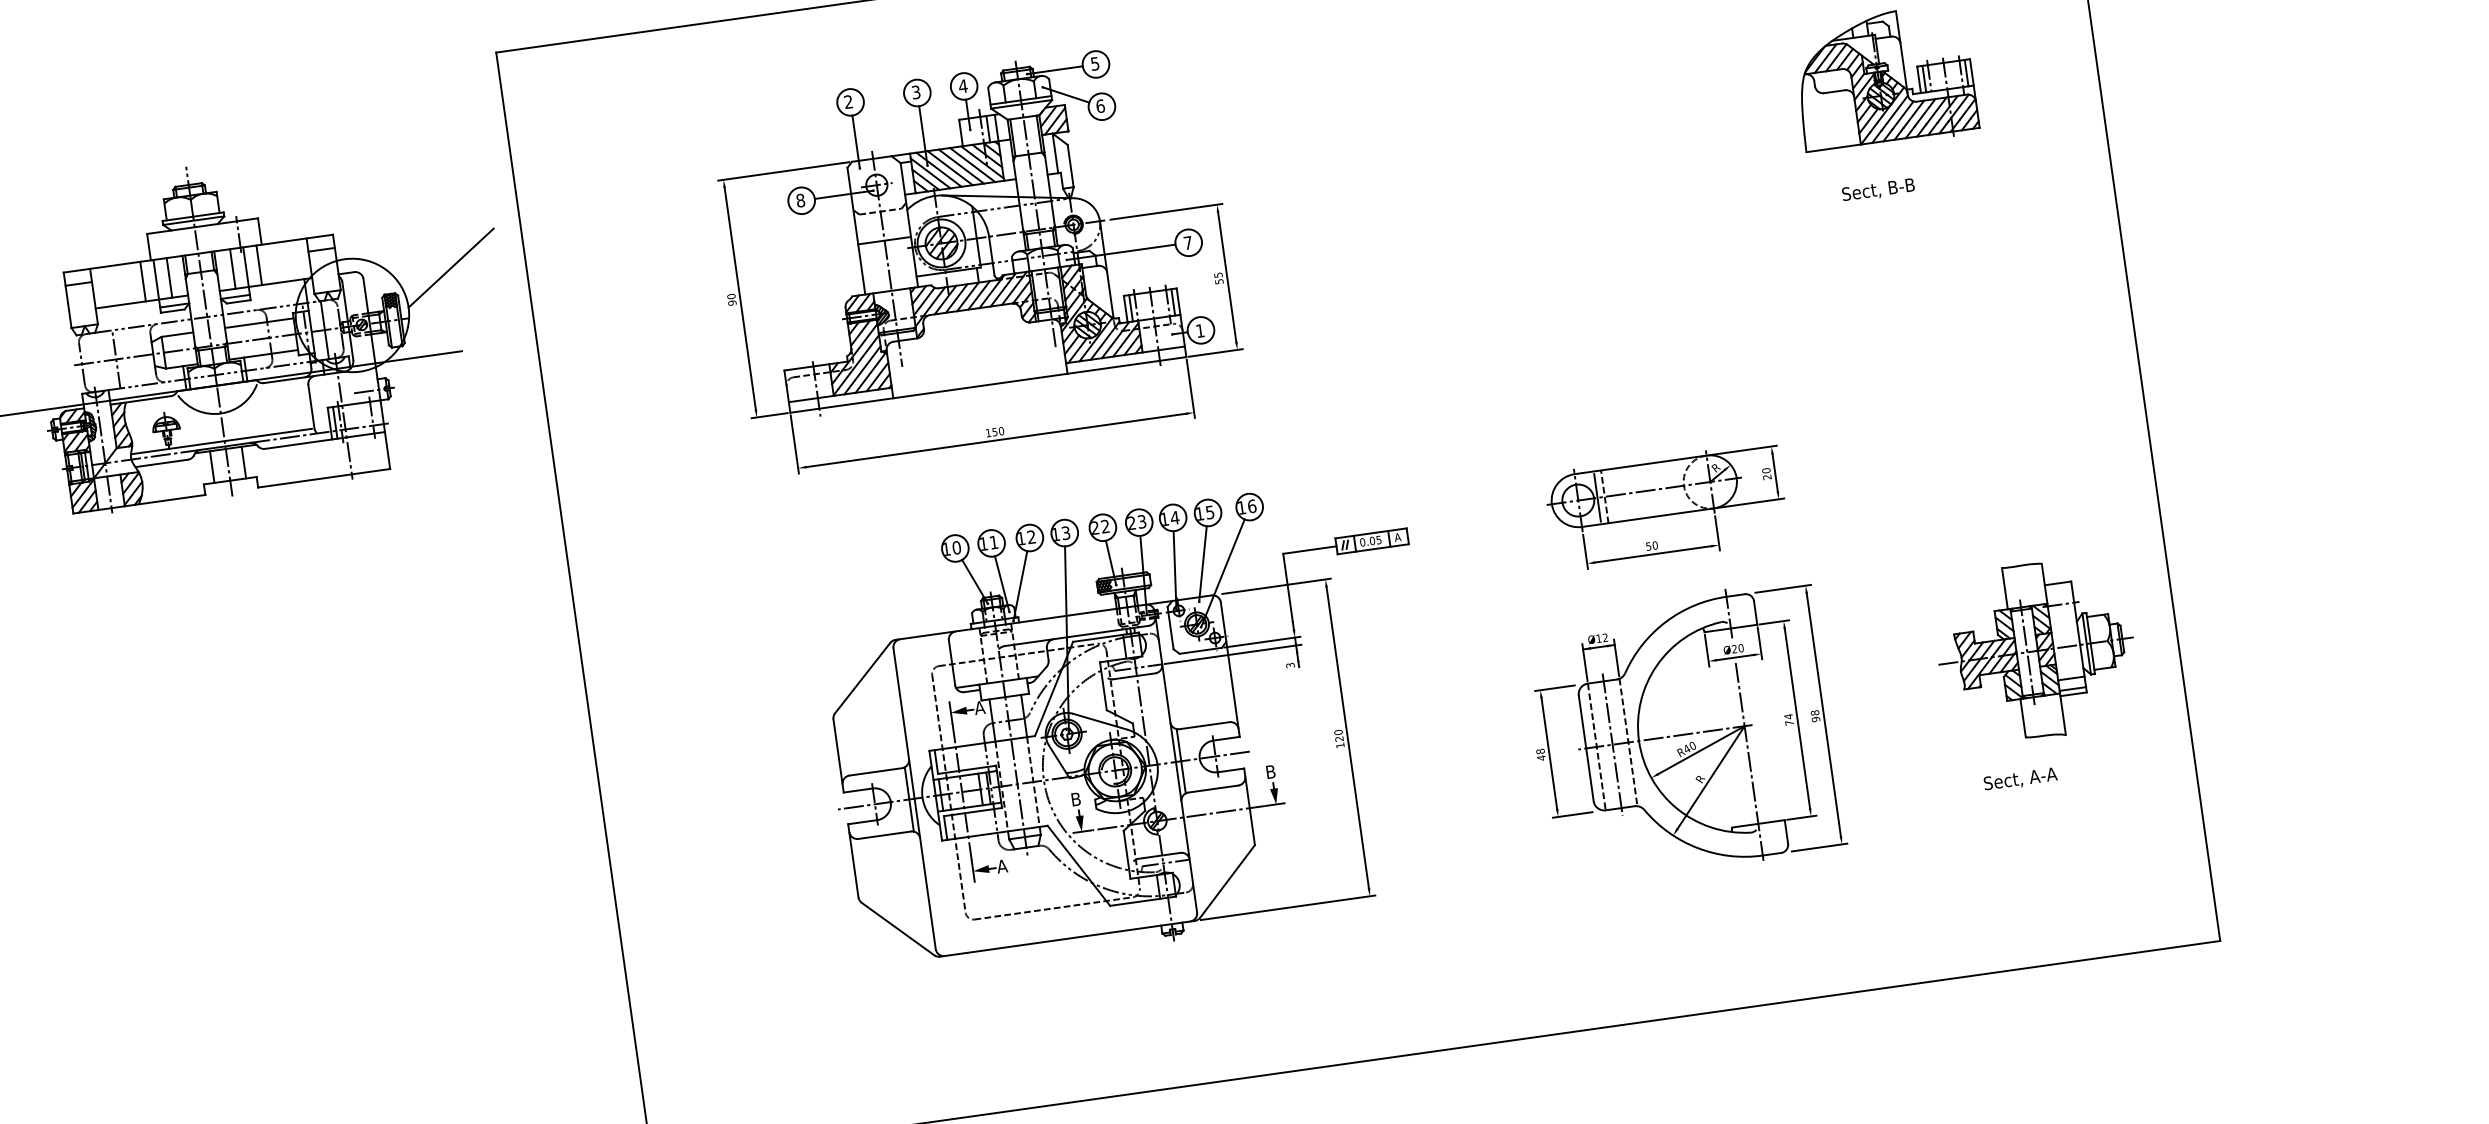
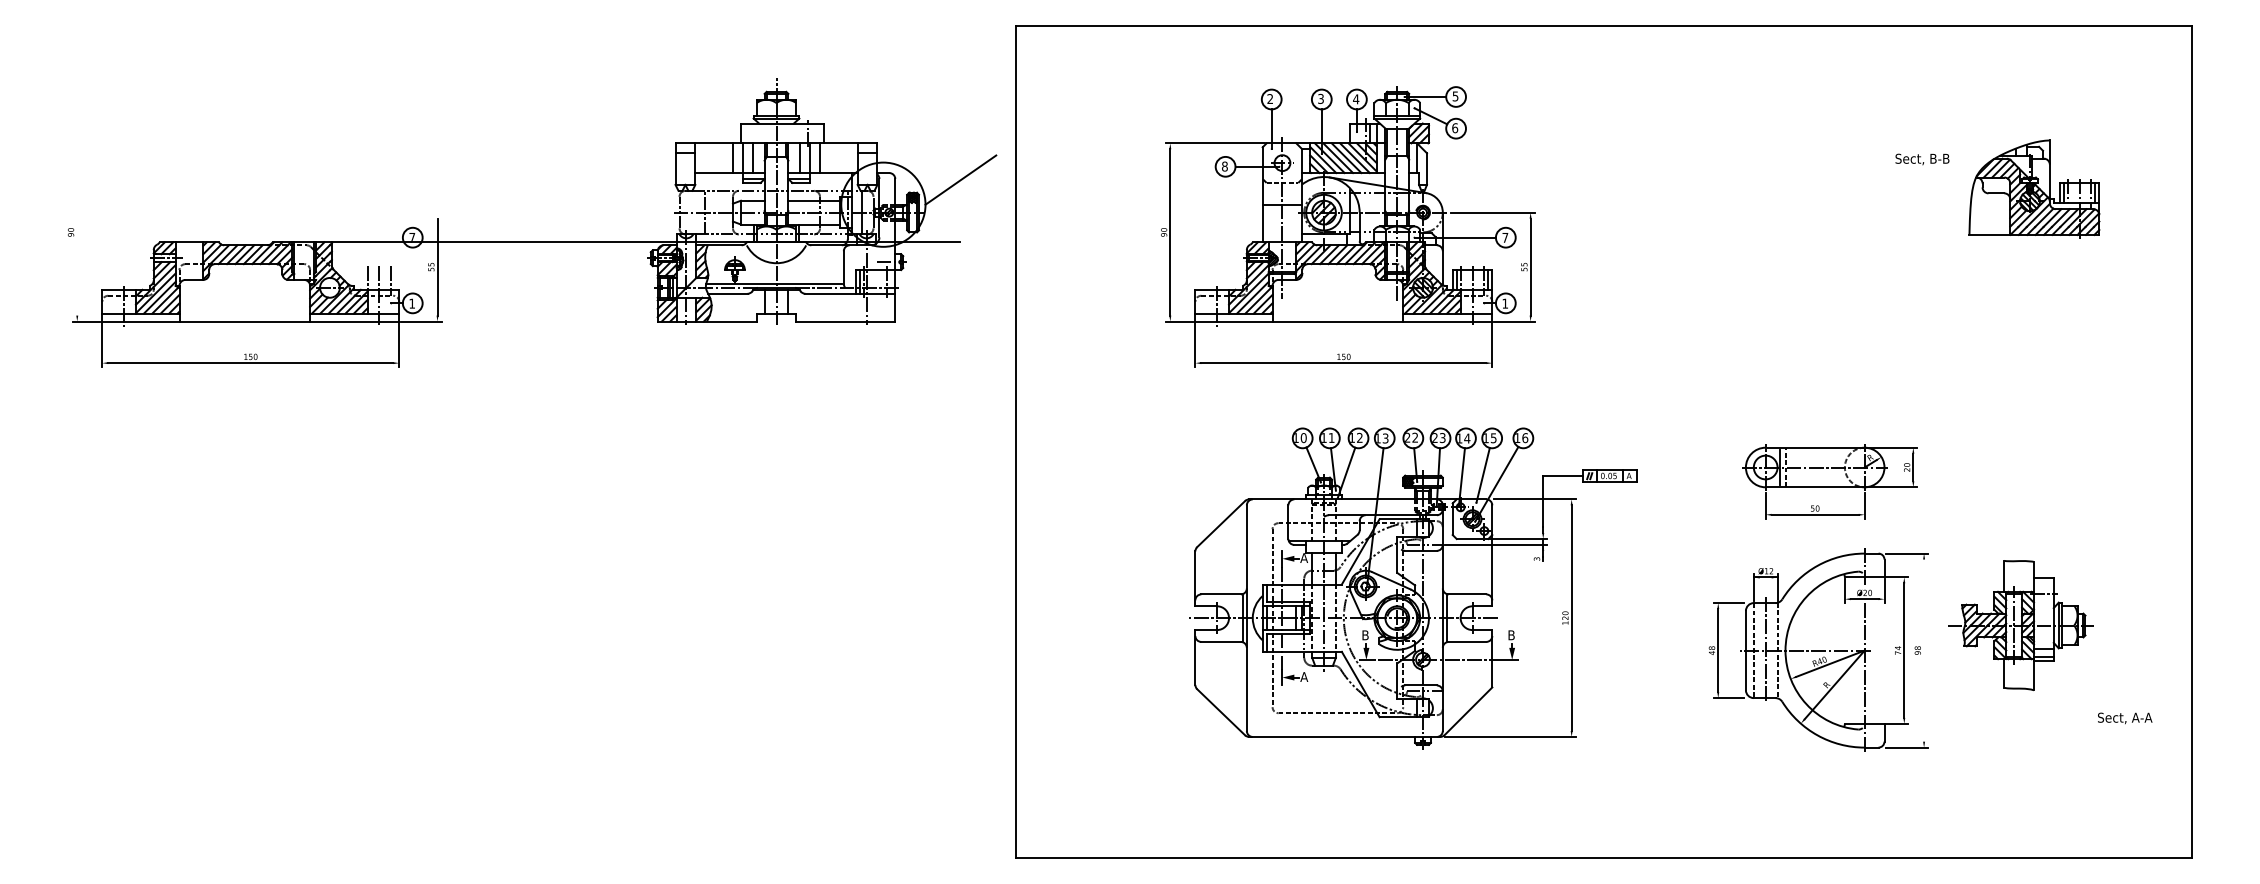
text: (1878, 190) -> (1922, 159), moved
part: (2035, 651) -> (2020, 625), moved
line: (1824, 714) -> (1924, 650), removed
text: (2021, 779) -> (2125, 718), moved

